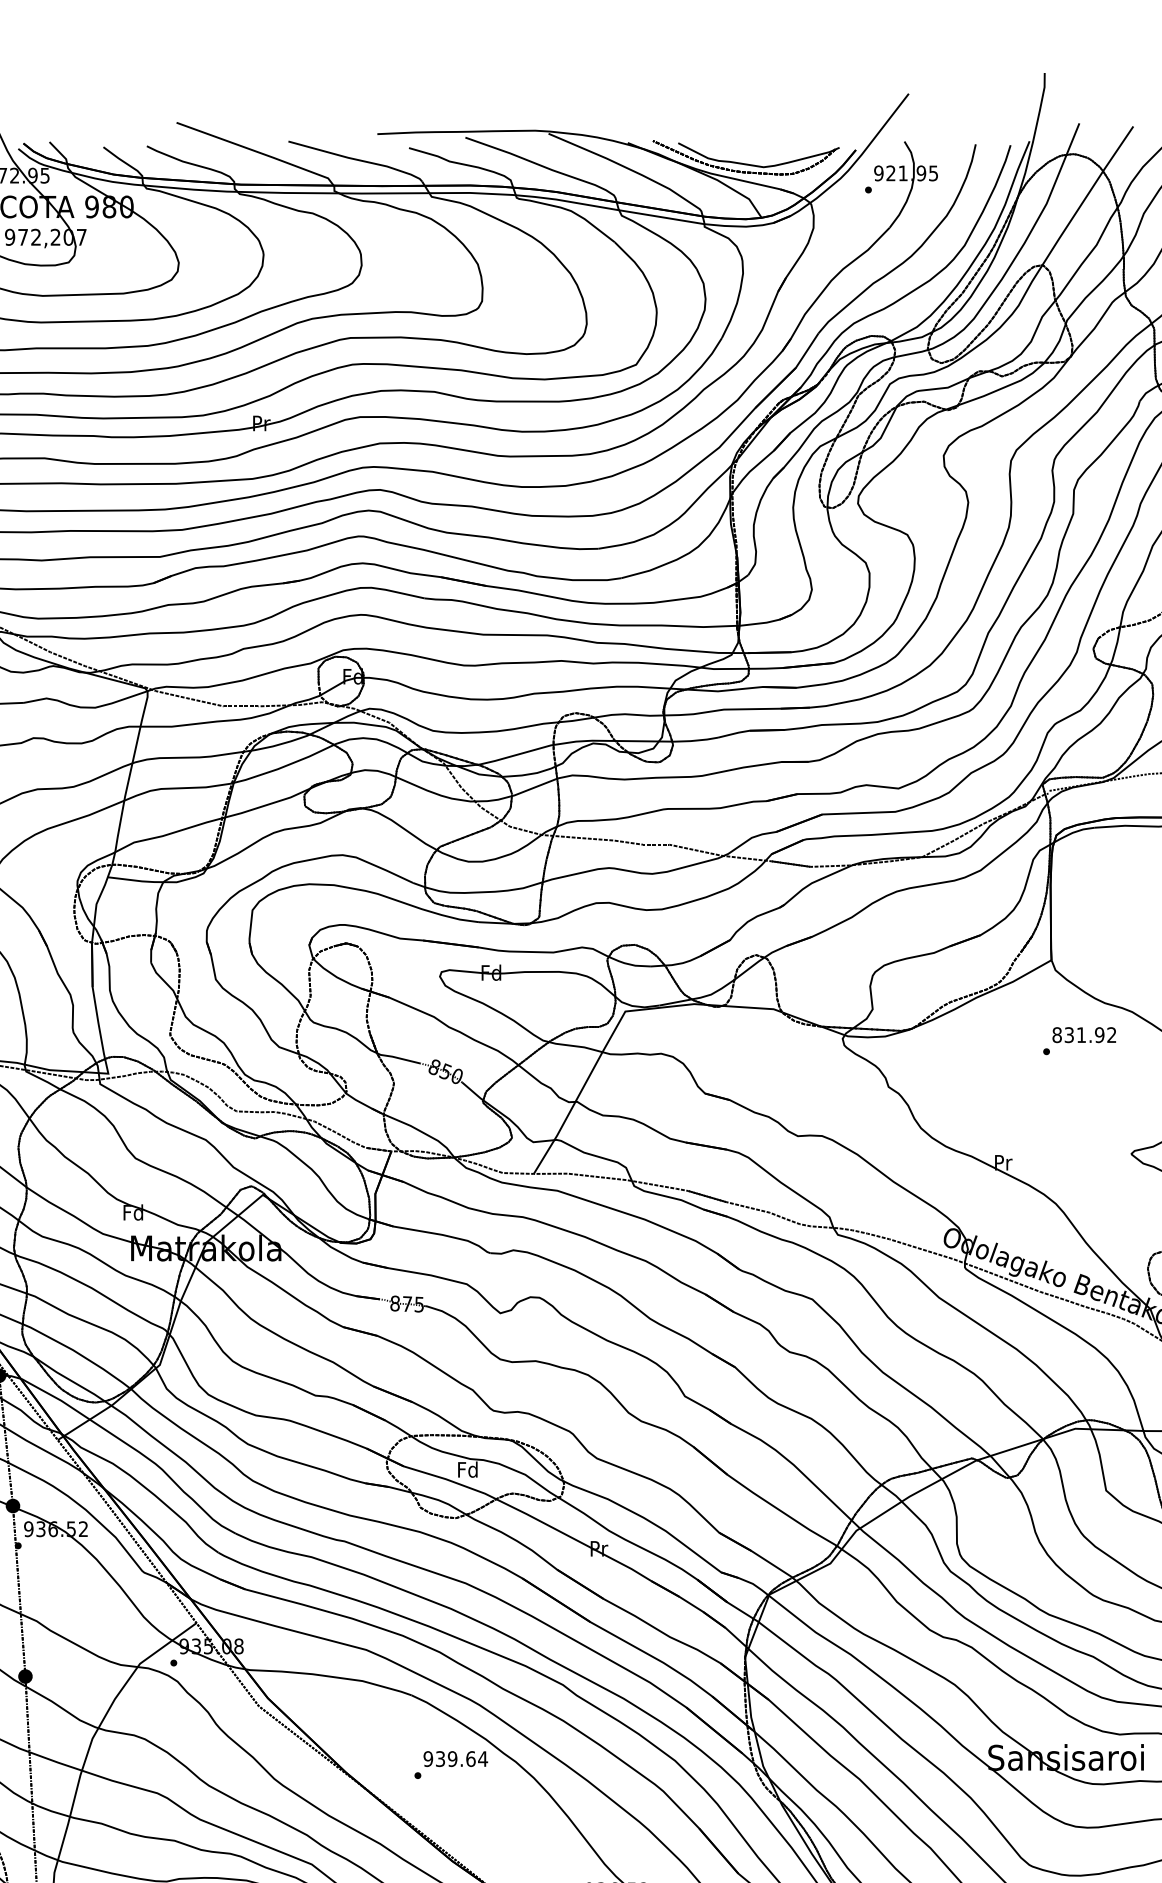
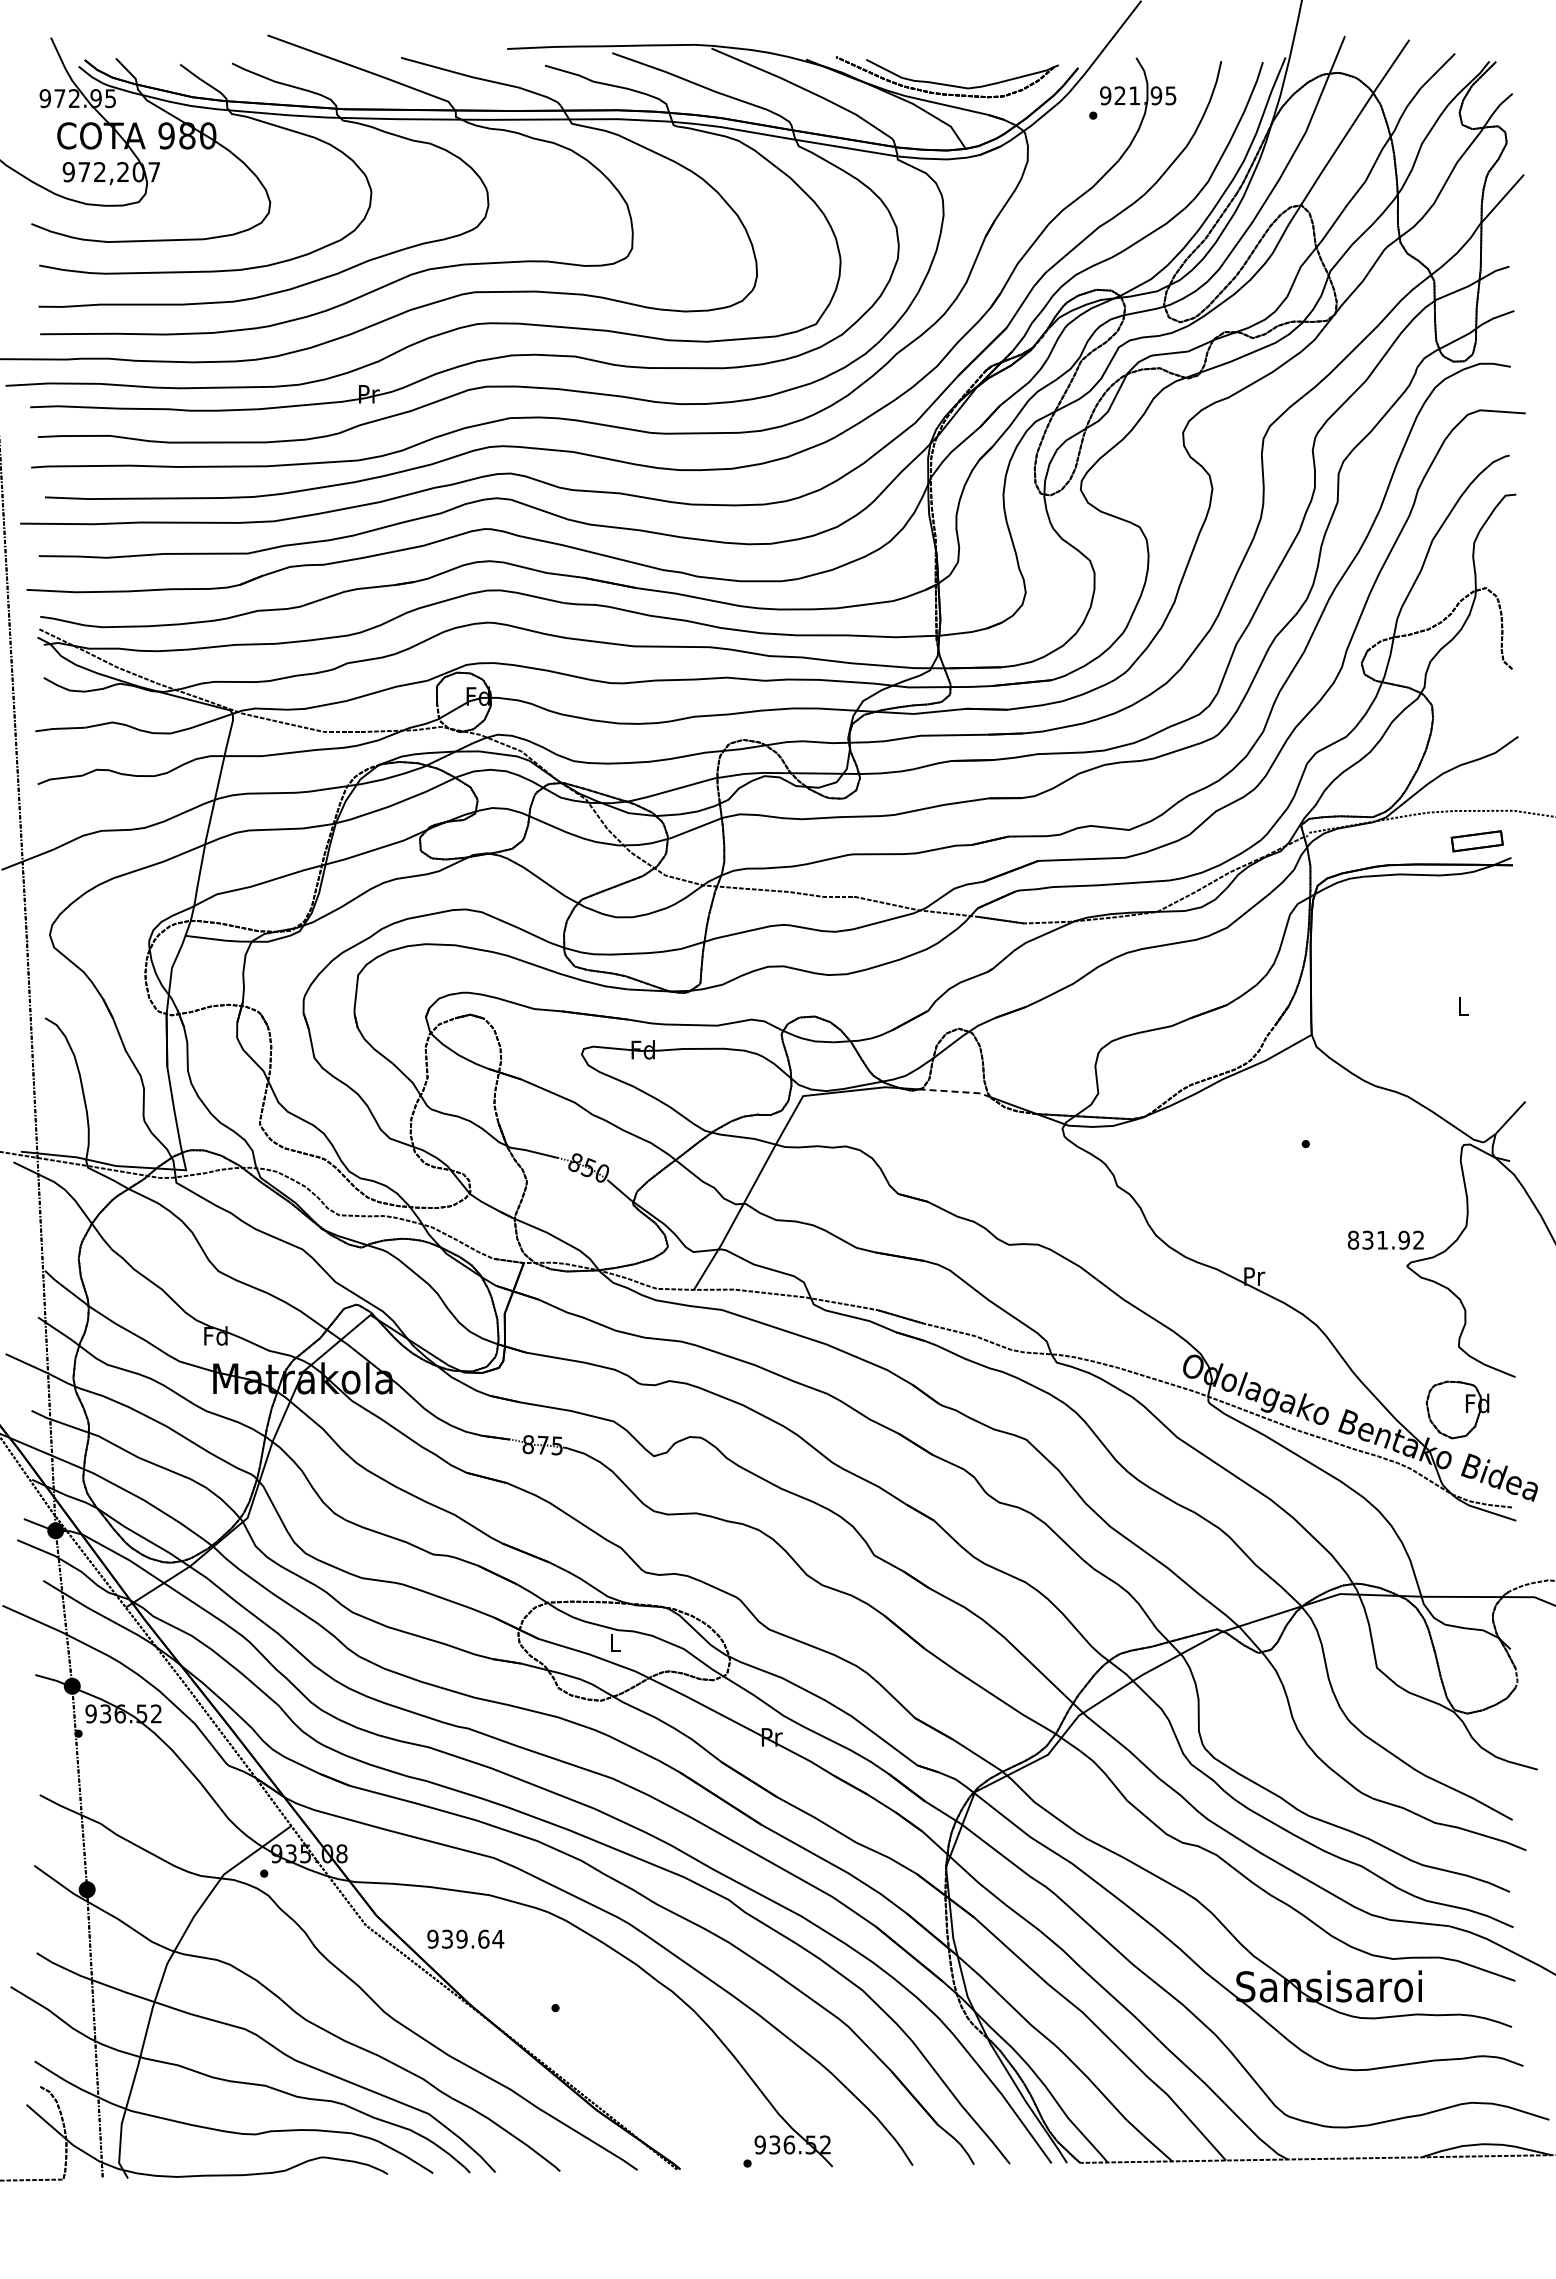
line: (753, 1007) -> (956, 1091), solid -> dashed
text: (1084, 1034) -> (1385, 1239), moved
text: (467, 1469) -> (614, 1642), Fd -> L
text: (455, 1758) -> (465, 1938), moved

